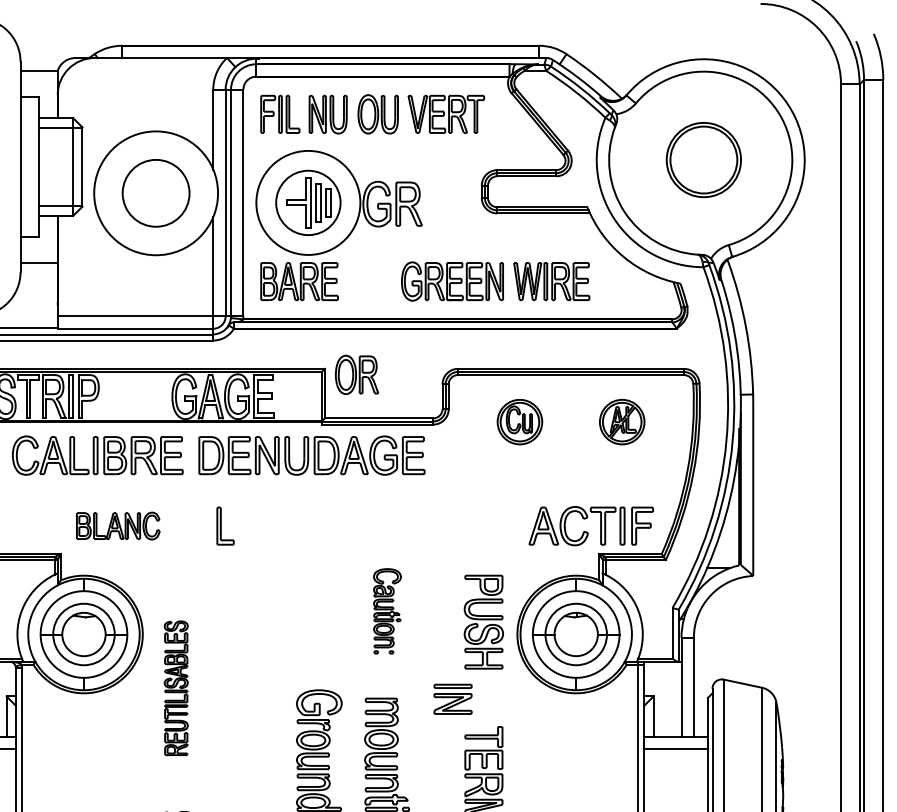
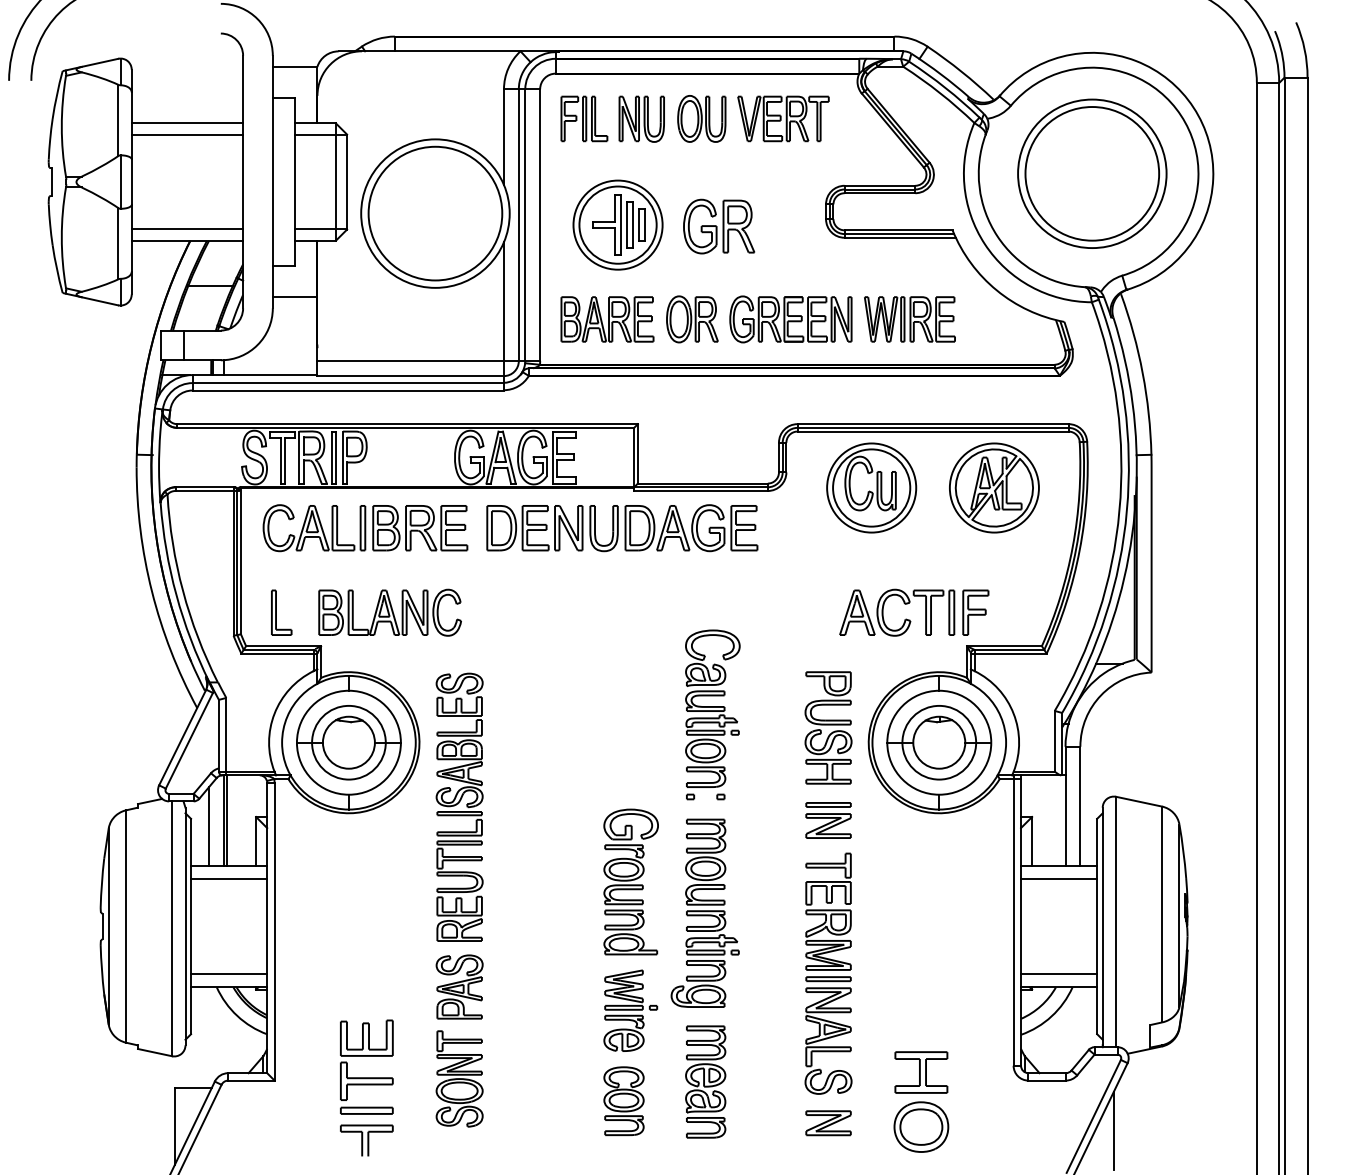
part: (703, 159) -> (1092, 173), size x1.67
circle: (156, 193) -> (435, 213), size x1.67
circle: (307, 202) -> (617, 224), size x0.71
part: (357, 374) -> (692, 319), moved
part: (519, 421) -> (871, 487), size x1.67
part: (622, 421) -> (994, 487), size x1.67
part: (117, 525) -> (389, 612), size x1.43
part: (225, 525) -> (281, 612), moved
part: (587, 531) -> (909, 619), moved
part: (387, 610) -> (712, 714), size x1.67
part: (176, 687) -> (459, 806), size x1.67
part: (453, 699) -> (828, 820), moved

